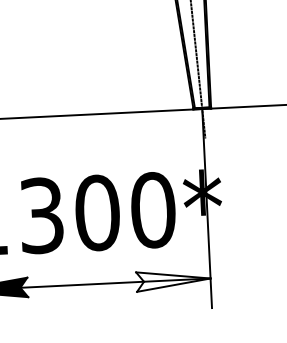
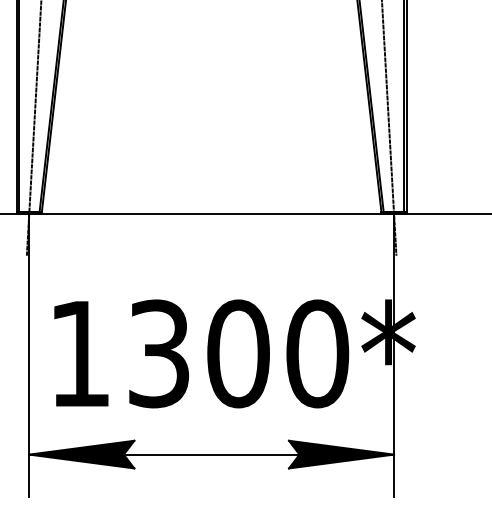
fill: (173, 280) -> (341, 454), added

